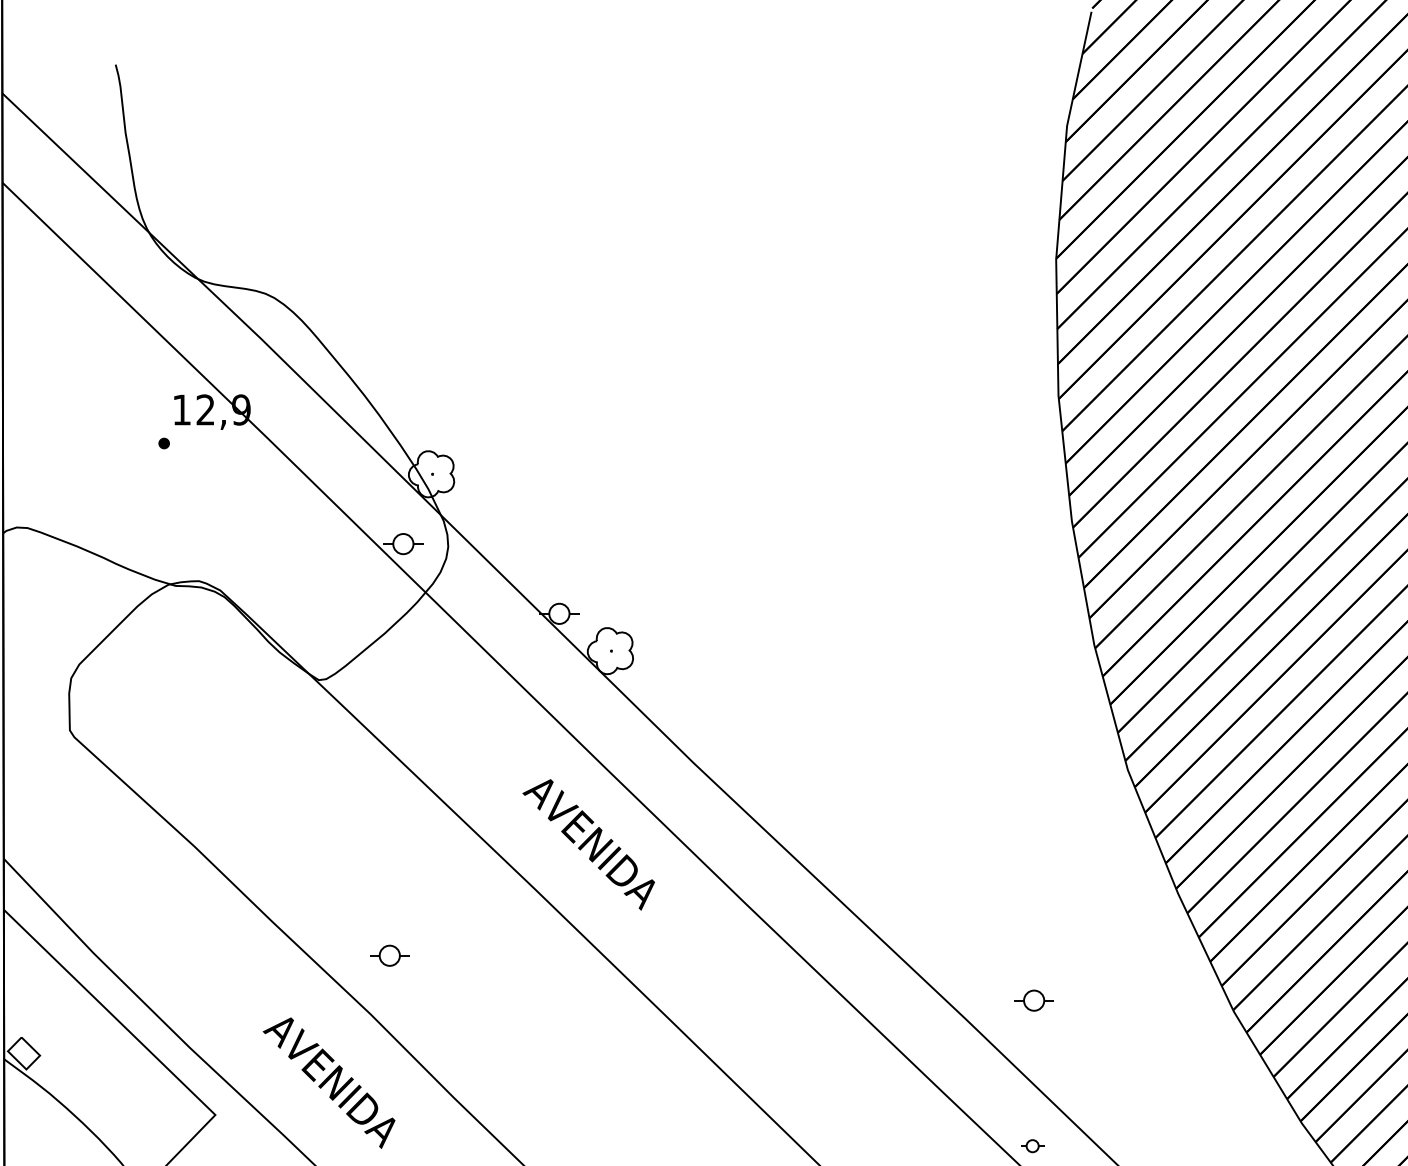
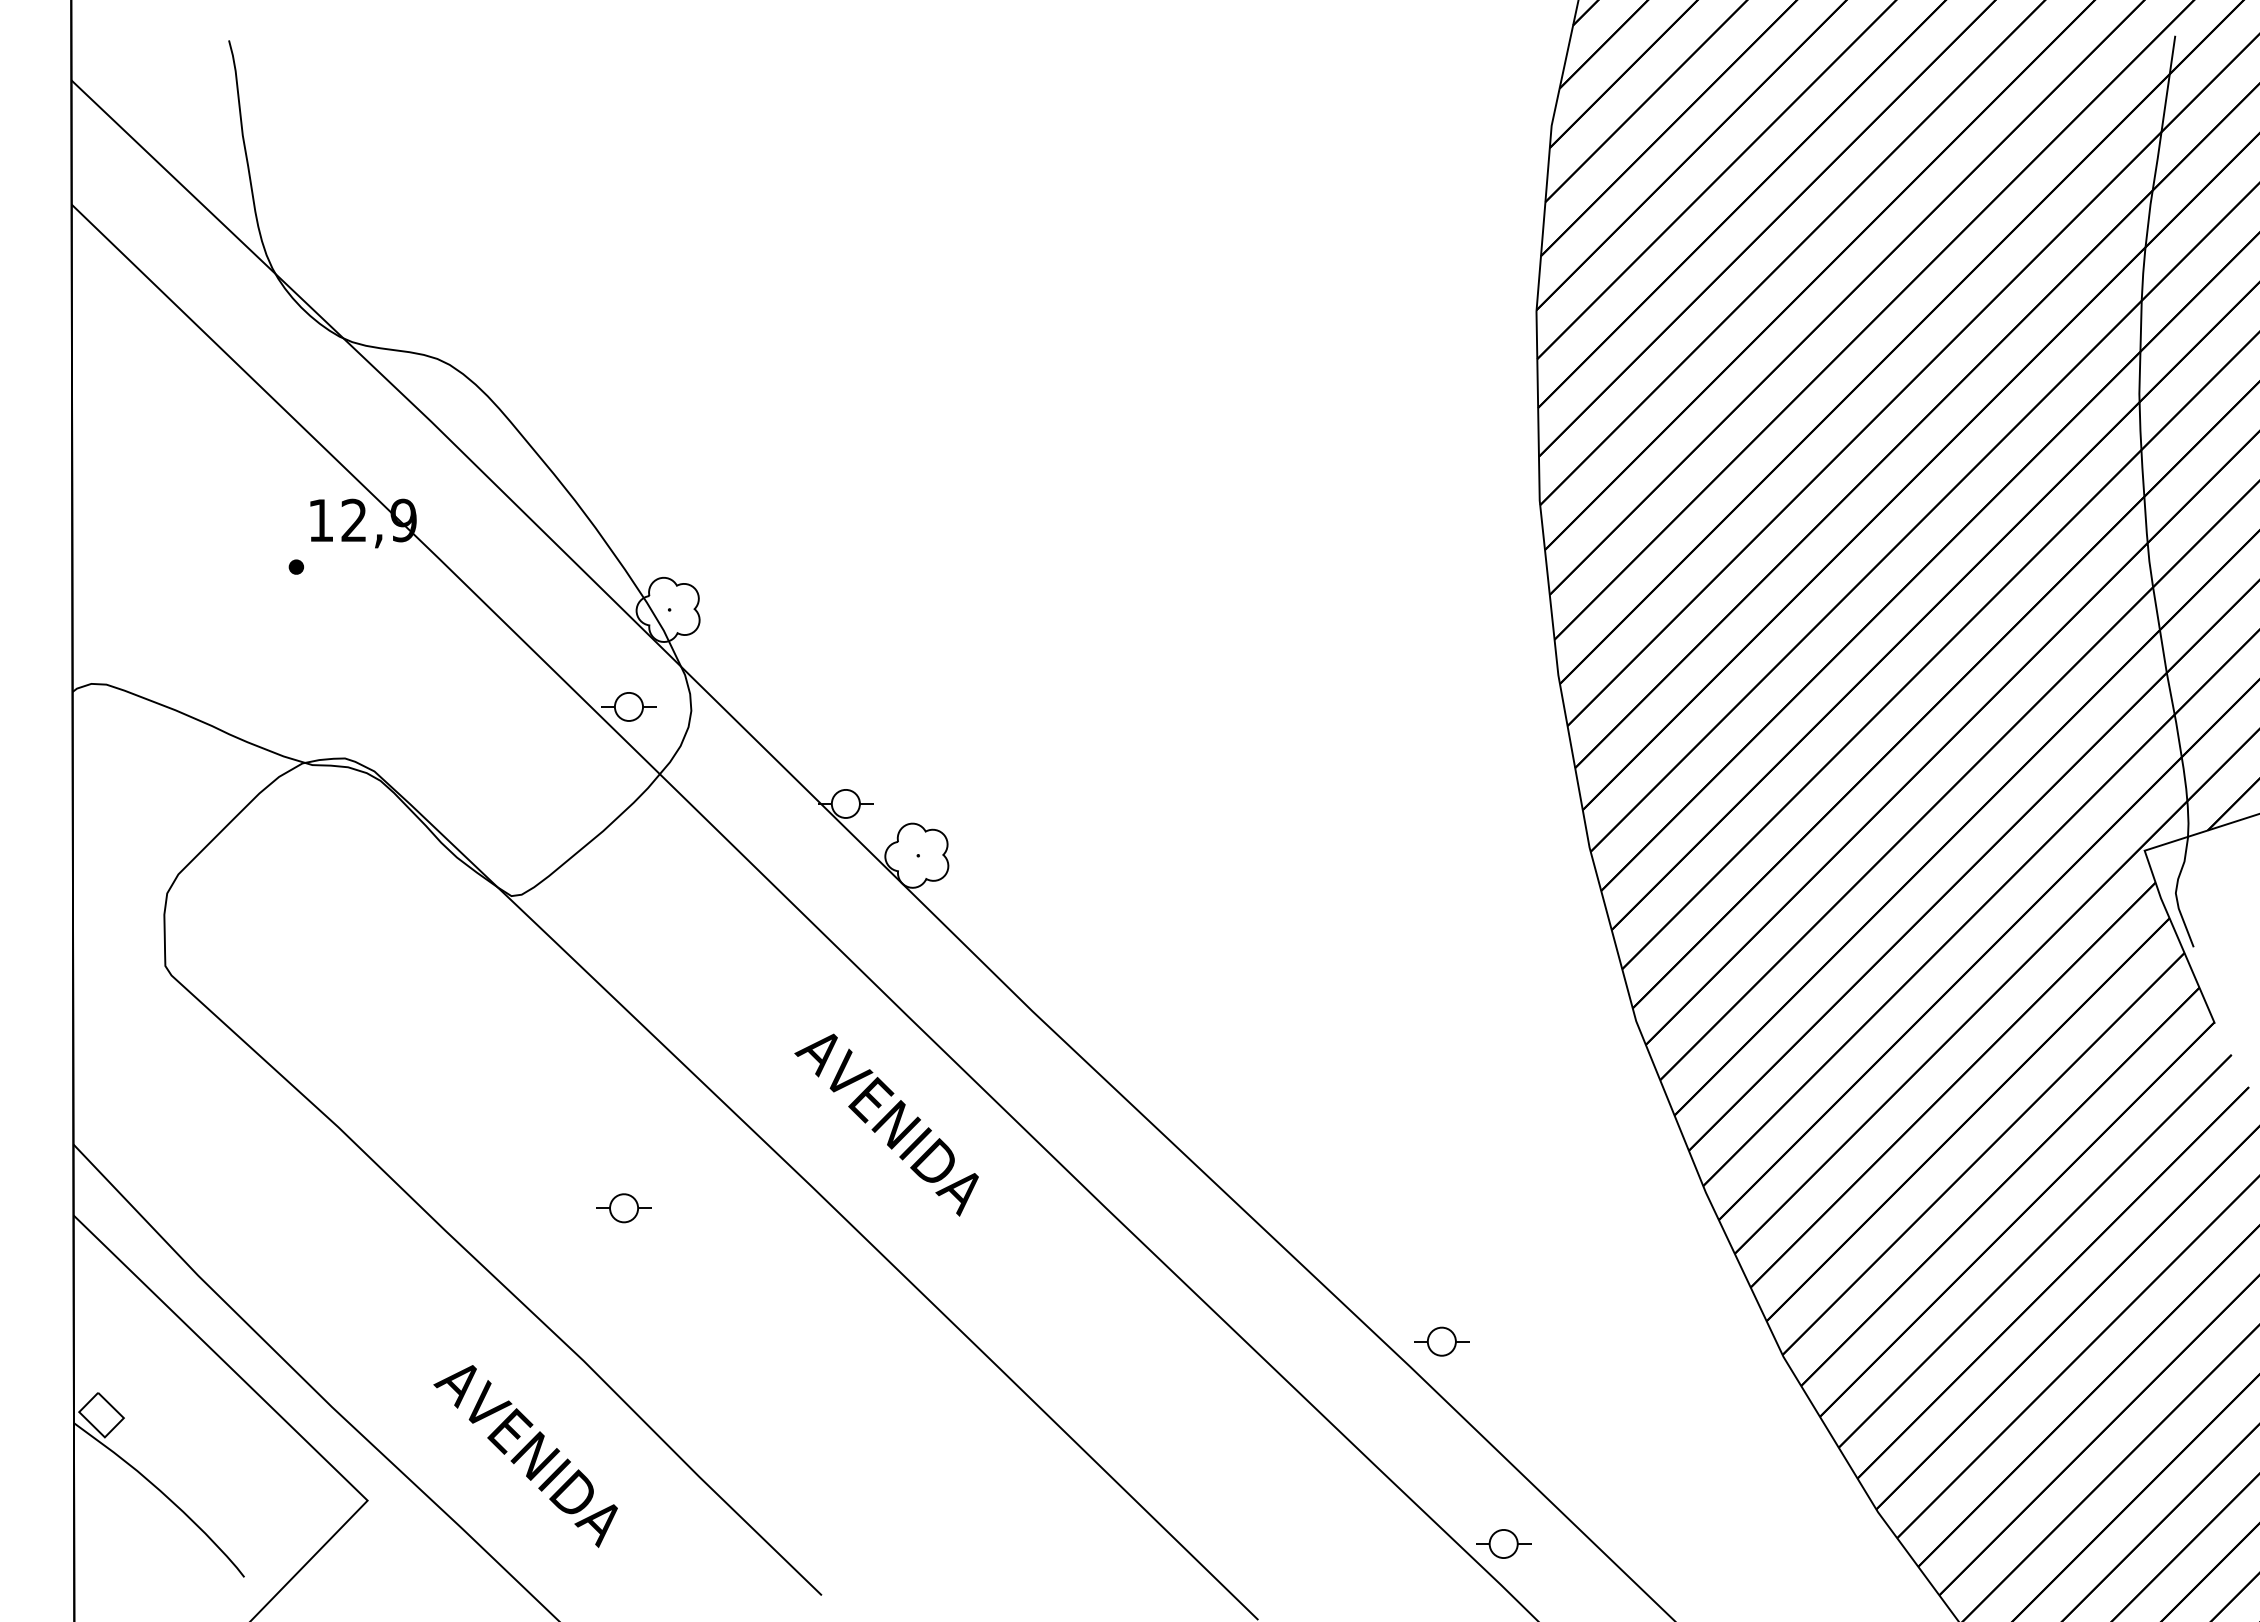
part: (389, 955) -> (623, 1208), moved
part: (1033, 1000) -> (1441, 1341), moved
part: (1032, 1145) -> (1503, 1543), size x1.67

